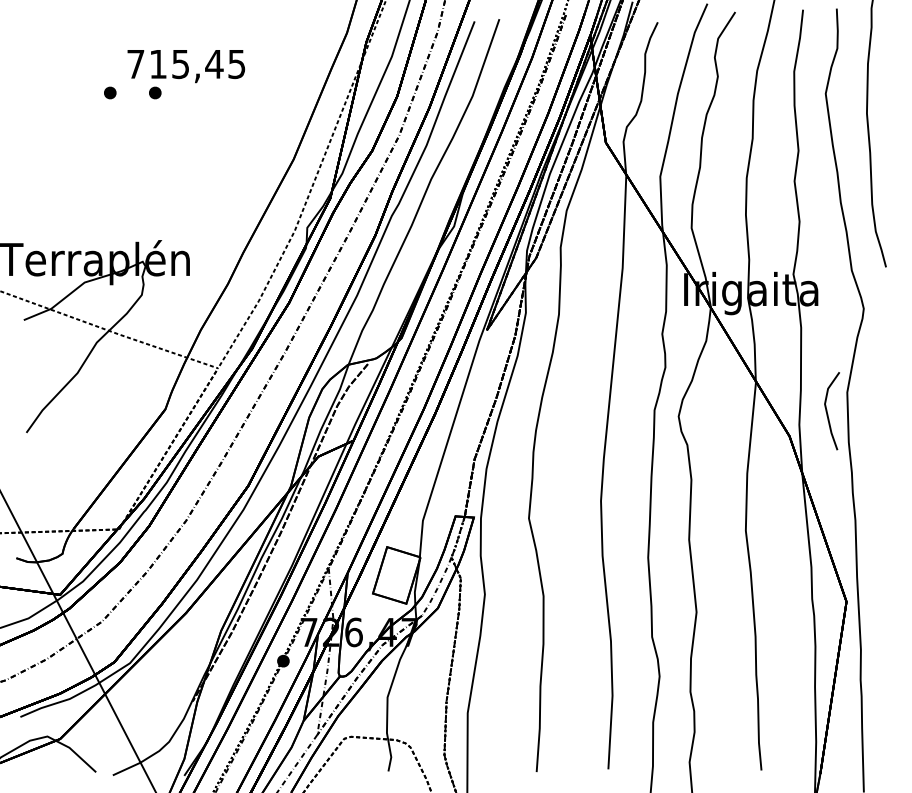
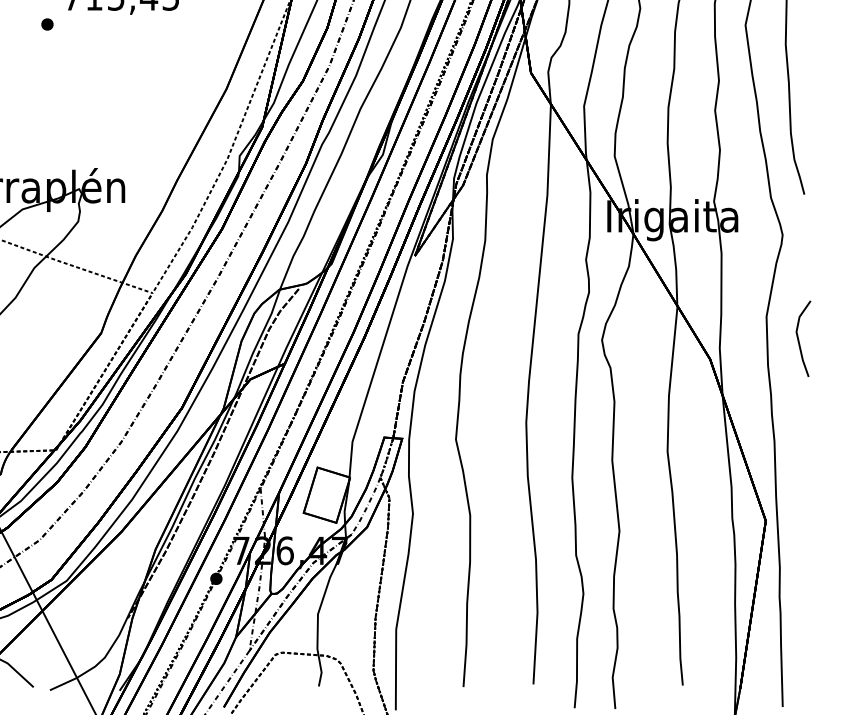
part: (155, 92) -> (91, 24), removed
line: (827, 411) -> (798, 339), moved

